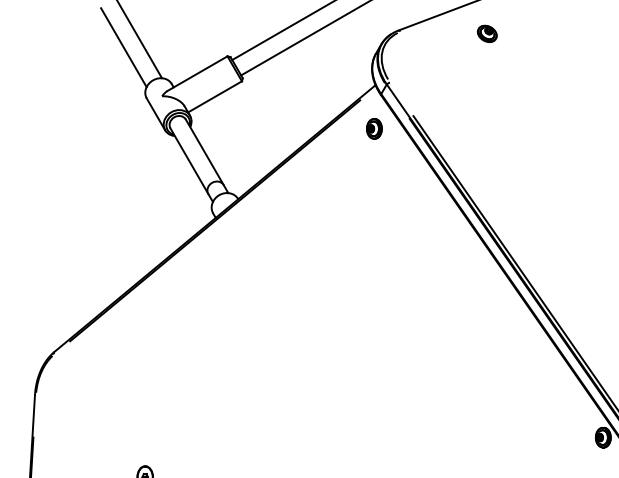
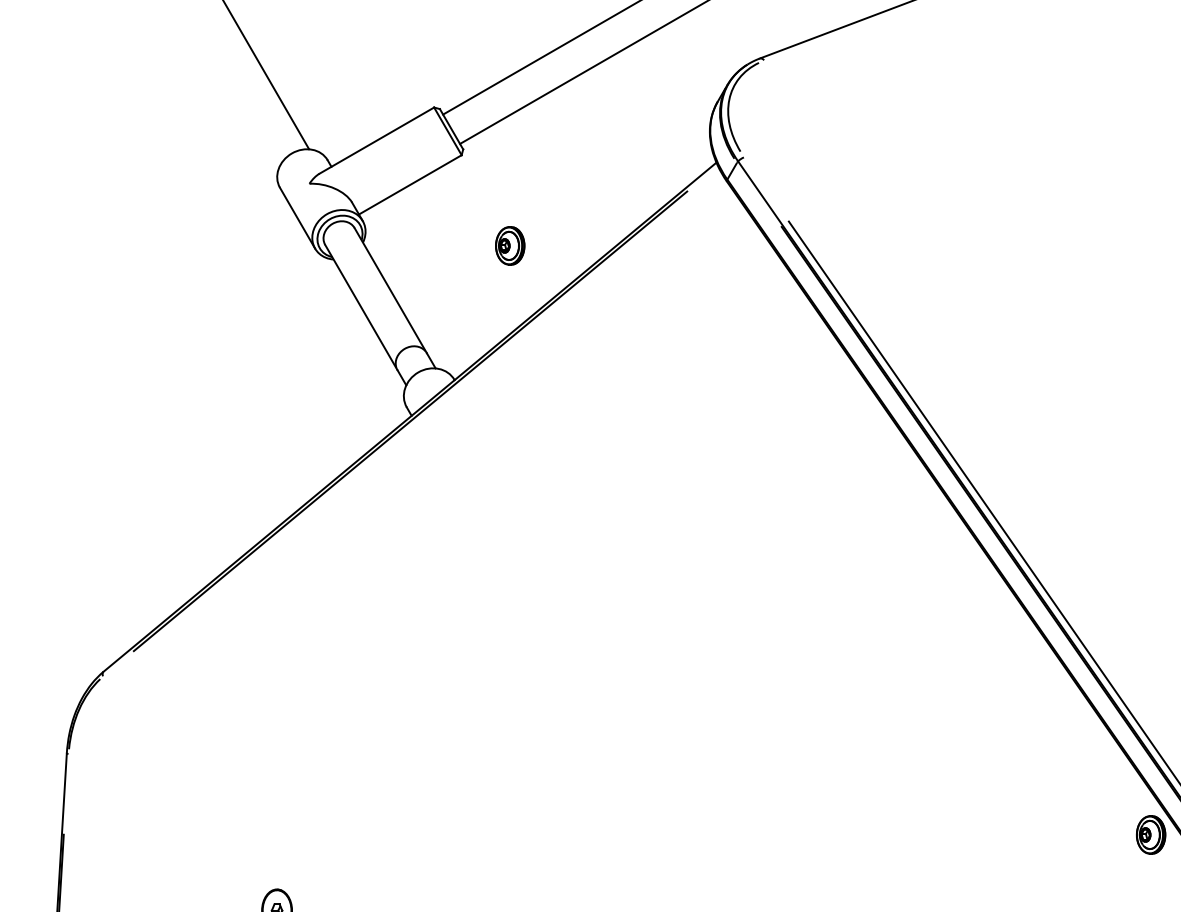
part: (486, 33) -> (928, 63), removed
line: (123, 47) -> (235, 90), removed
part: (374, 128) -> (510, 245), moved

